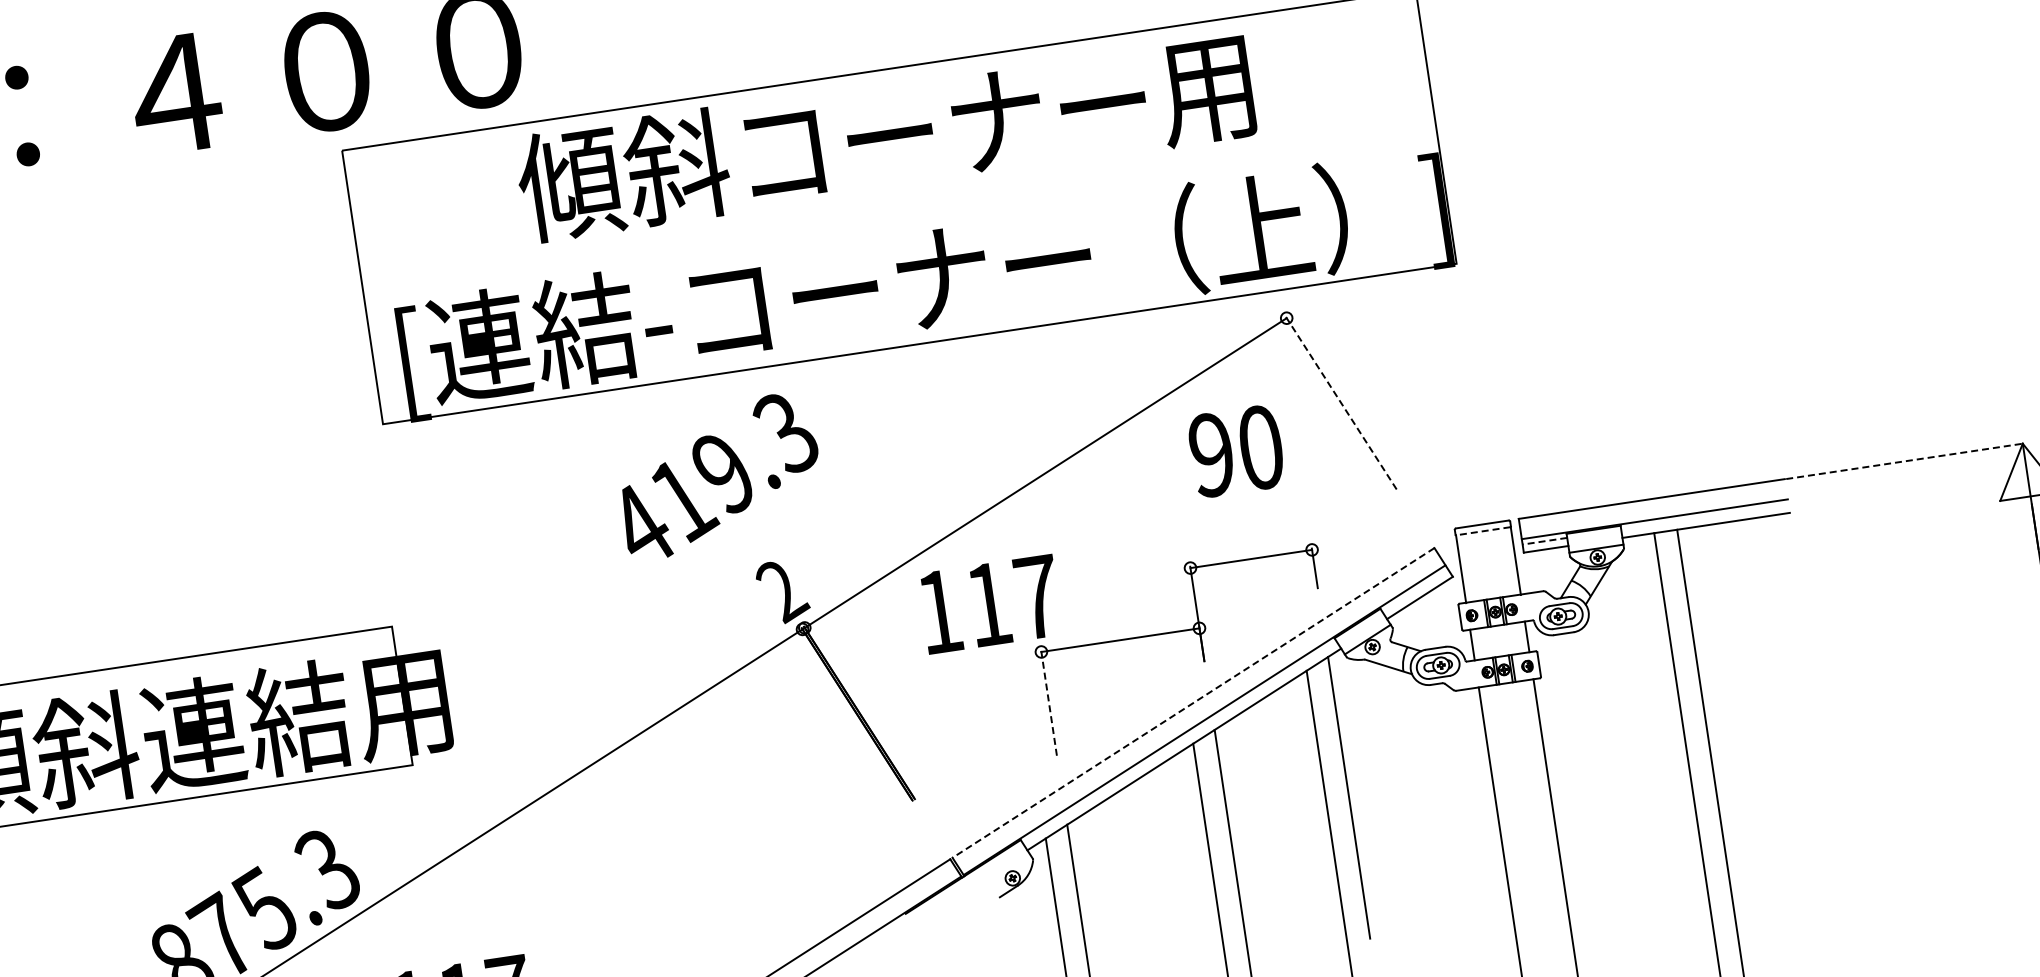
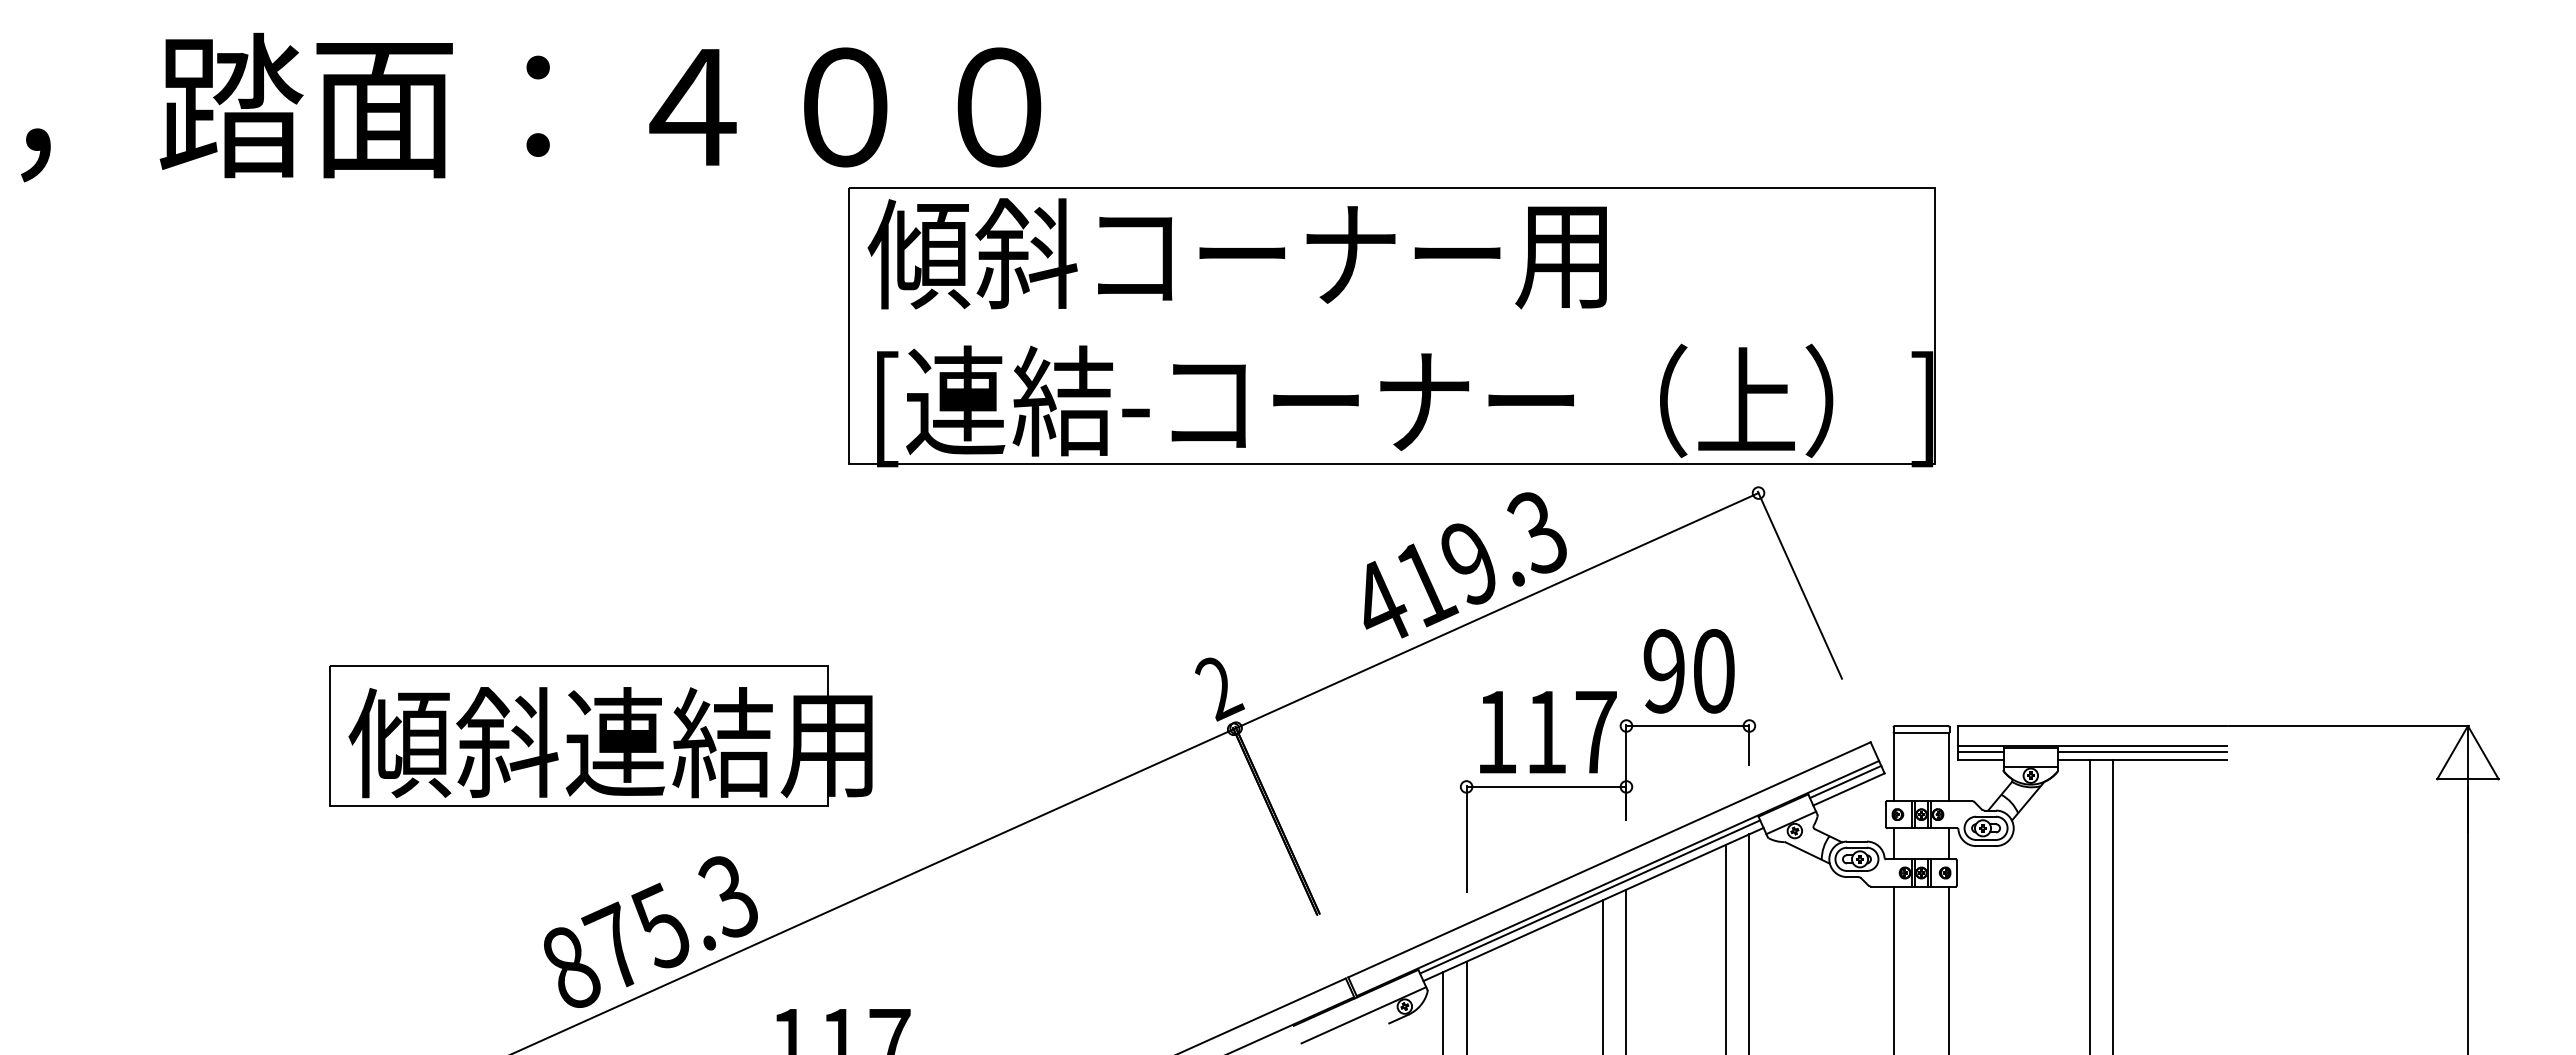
text: (884, 136) -> (1236, 253), moved
line: (1340, 402) -> (1799, 584), dashed -> solid
text: (1235, 451) -> (1688, 671), moved
line: (1905, 461) -> (2349, 726), dashed -> solid
text: (718, 476) -> (1464, 565), moved
line: (1704, 517) -> (2142, 751), added
line: (1483, 530) -> (1921, 732), dashed -> solid
line: (1544, 540) -> (1980, 751), dashed -> solid
line: (1415, 590) -> (1845, 781), added
text: (990, 604) -> (1548, 732), moved
line: (1048, 702) -> (1466, 838), dashed -> solid
line: (1193, 703) -> (1609, 860), dashed -> solid
line: (1180, 742) -> (1590, 896), added
line: (973, 893) -> (1363, 1015), added

